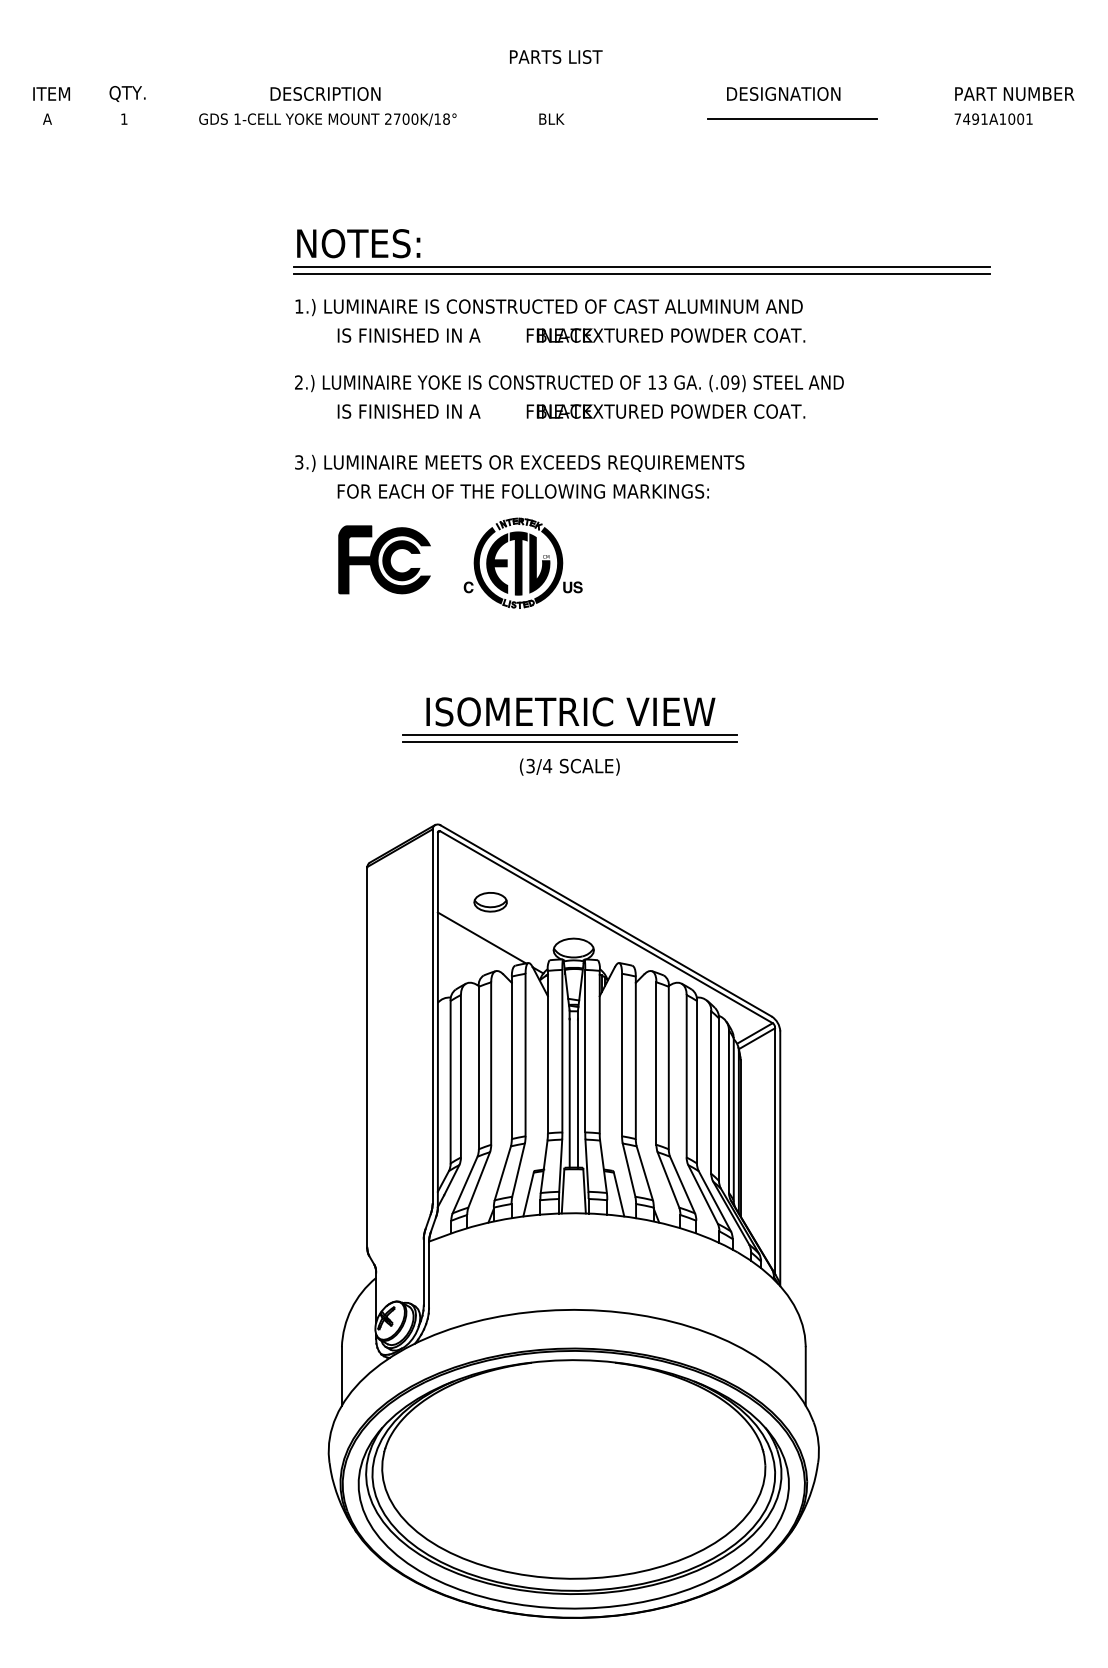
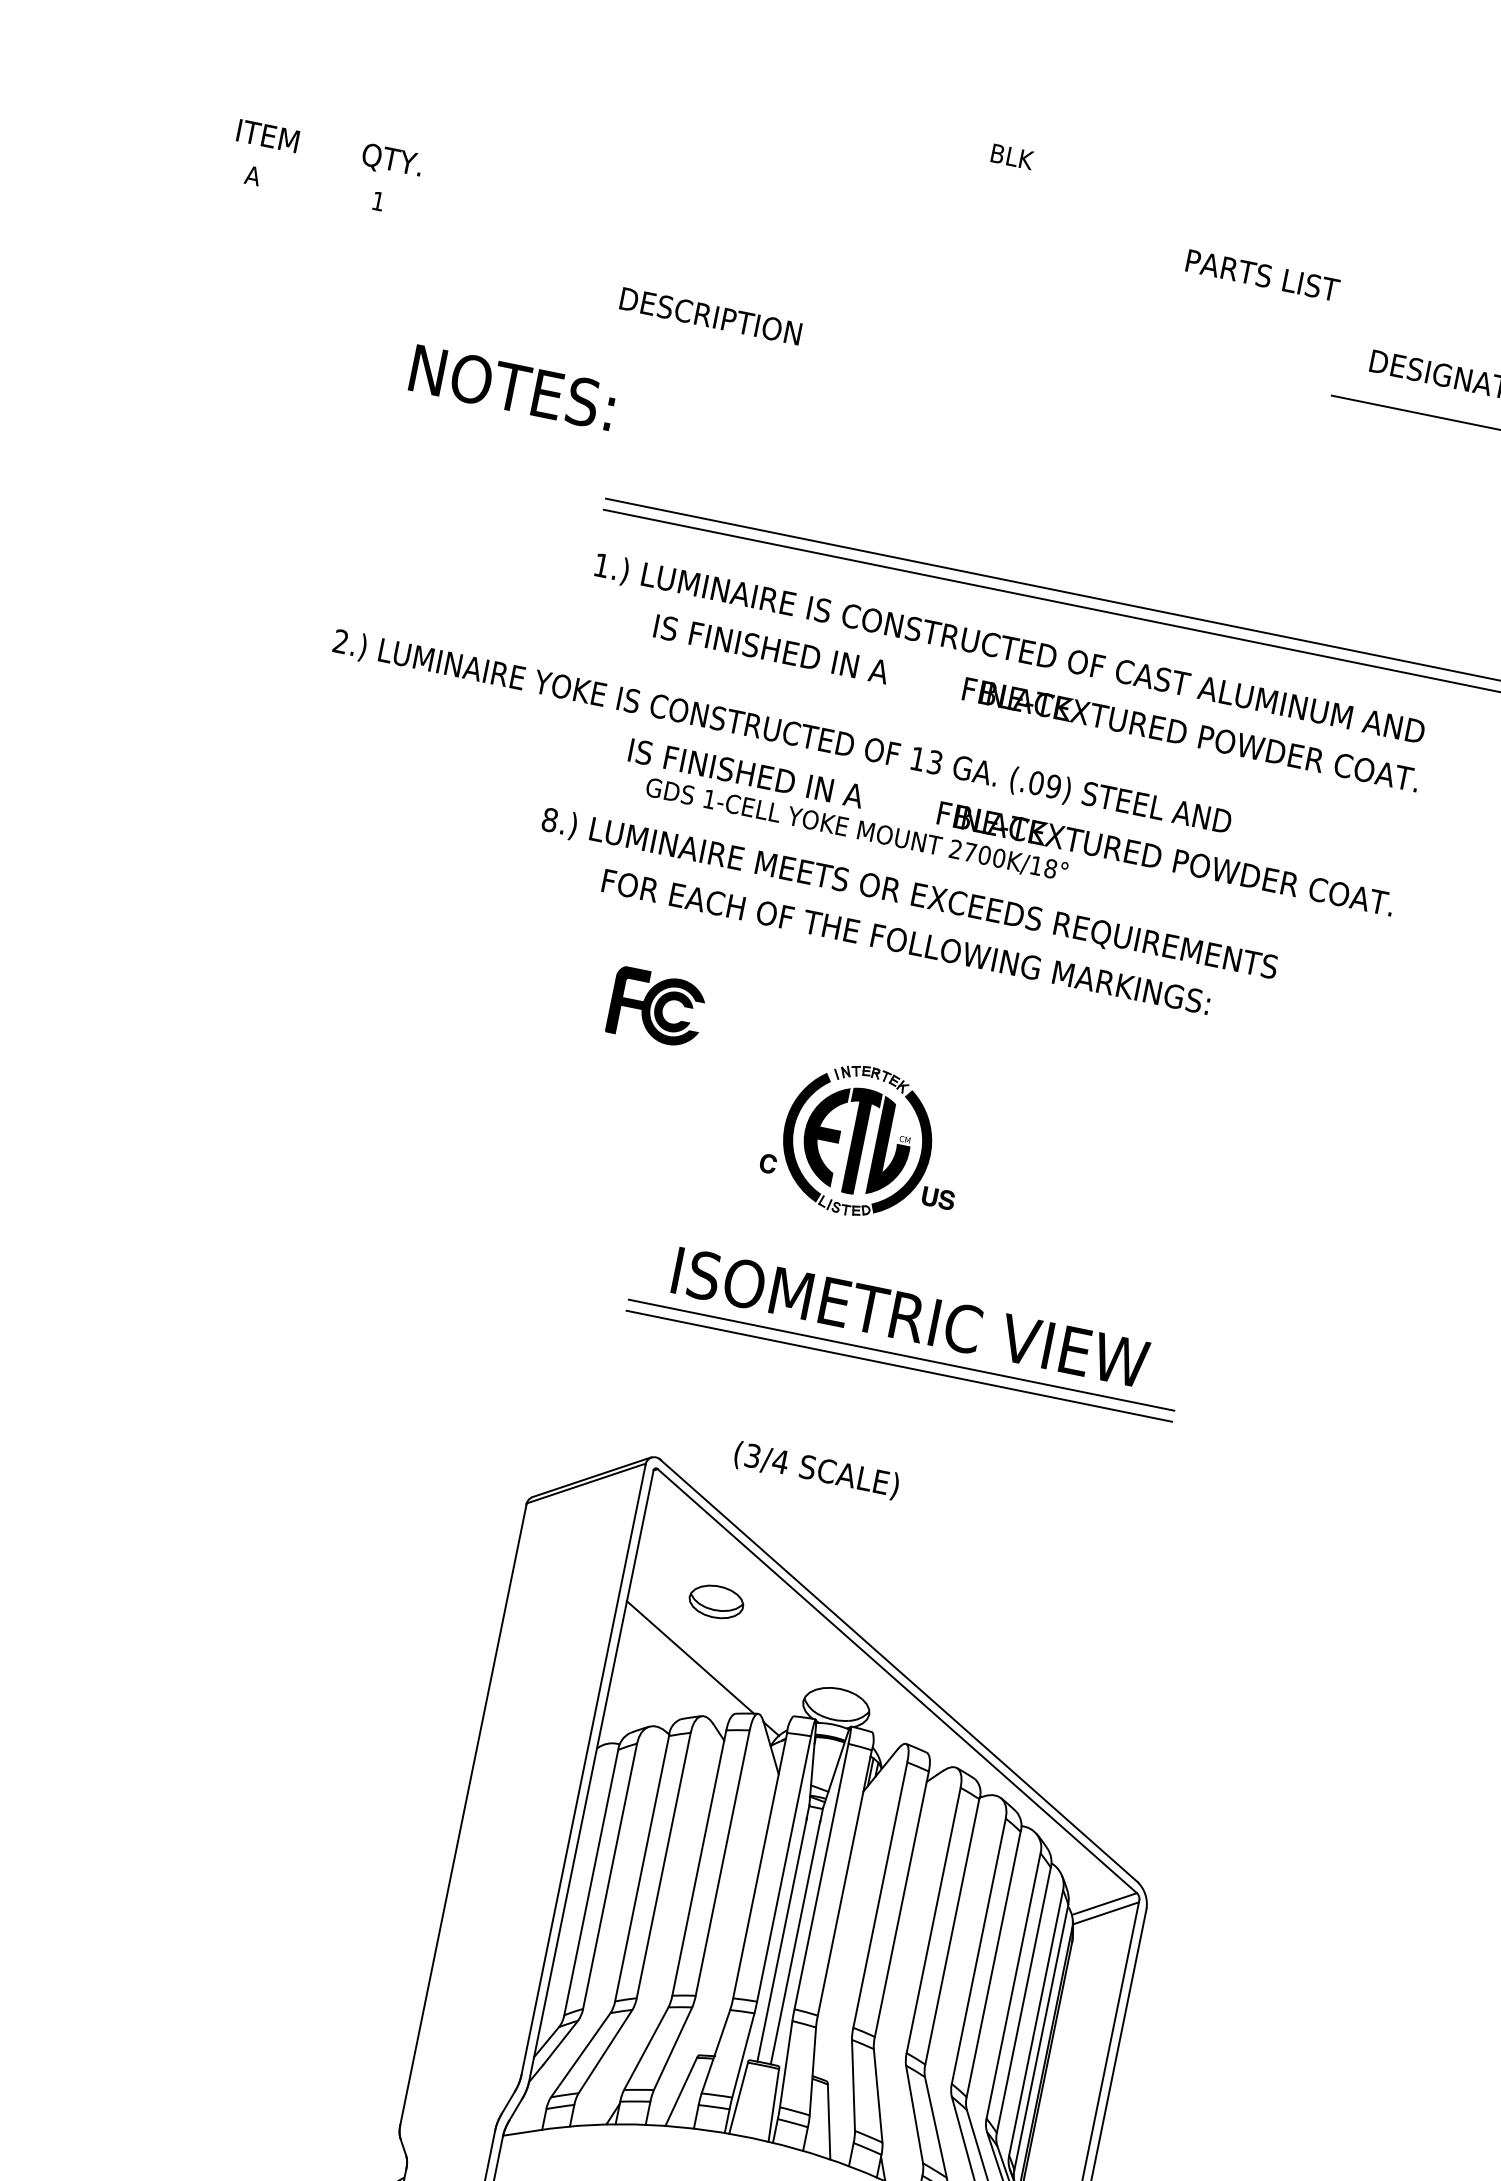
text: (556, 56) -> (1263, 274), moved
text: (325, 93) -> (710, 315), moved
text: (551, 118) -> (1012, 155), moved
text: (327, 119) -> (856, 829), moved
text: (358, 243) -> (512, 387), moved
text: (569, 383) -> (782, 733), moved
text: (299, 462) -> (550, 820), 3.) -> 8.)
part: (384, 559) -> (656, 1006), size x0.6
part: (522, 562) -> (864, 1140), moved
text: (569, 766) -> (816, 1469), moved

